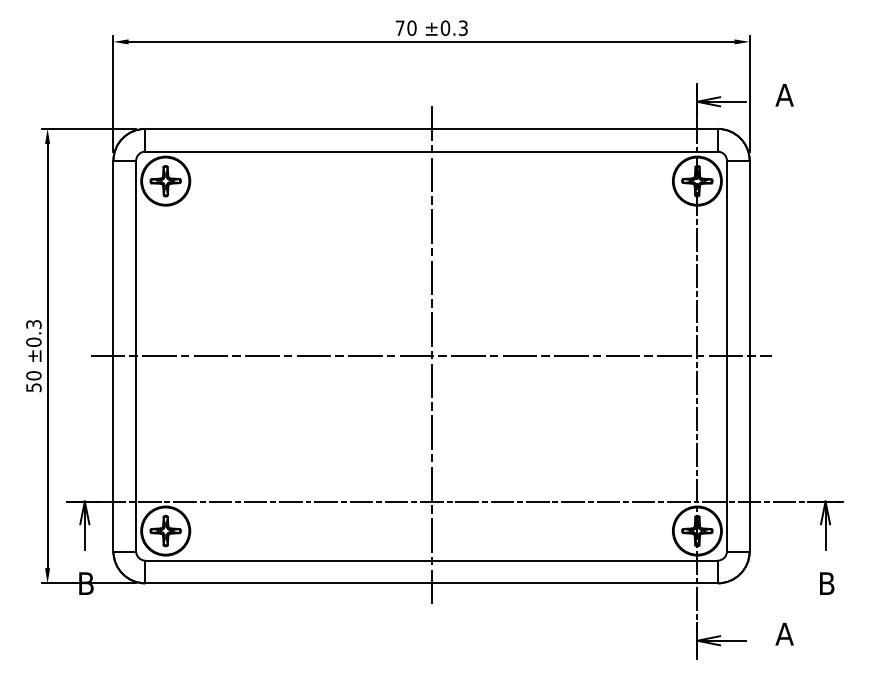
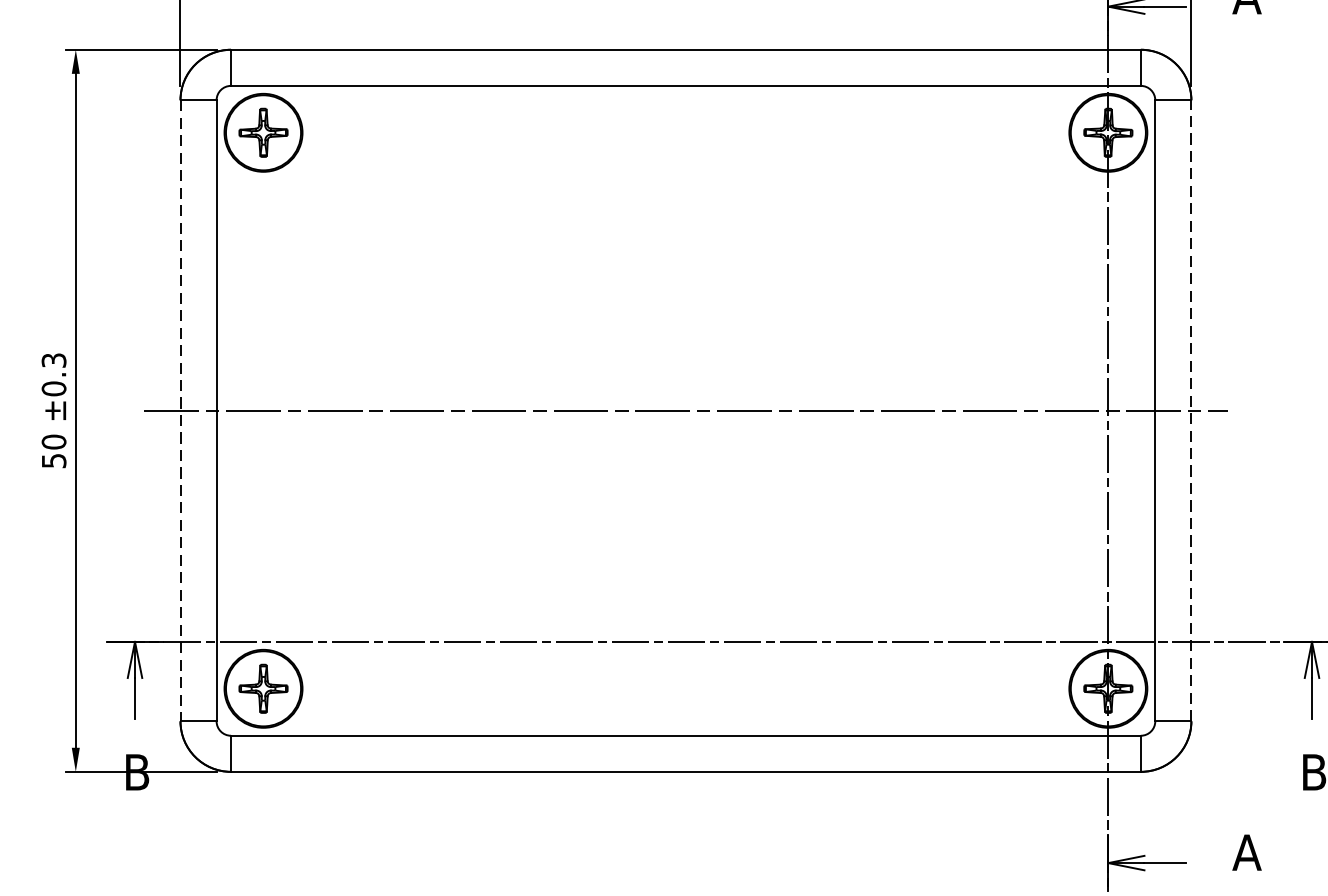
line: (749, 355) -> (1191, 409), solid -> dashed
line: (113, 356) -> (180, 411), solid -> dashed
line: (431, 356) -> (685, 411), removed

